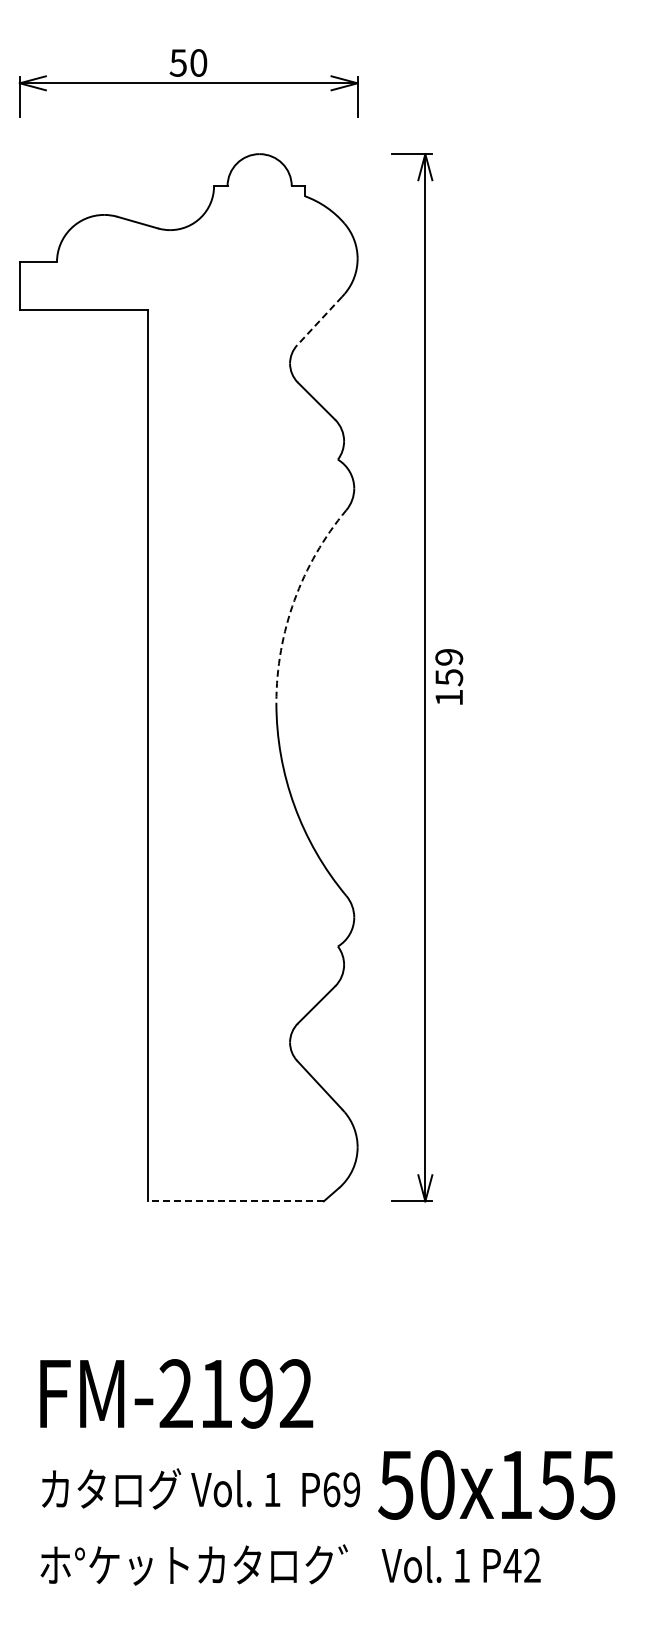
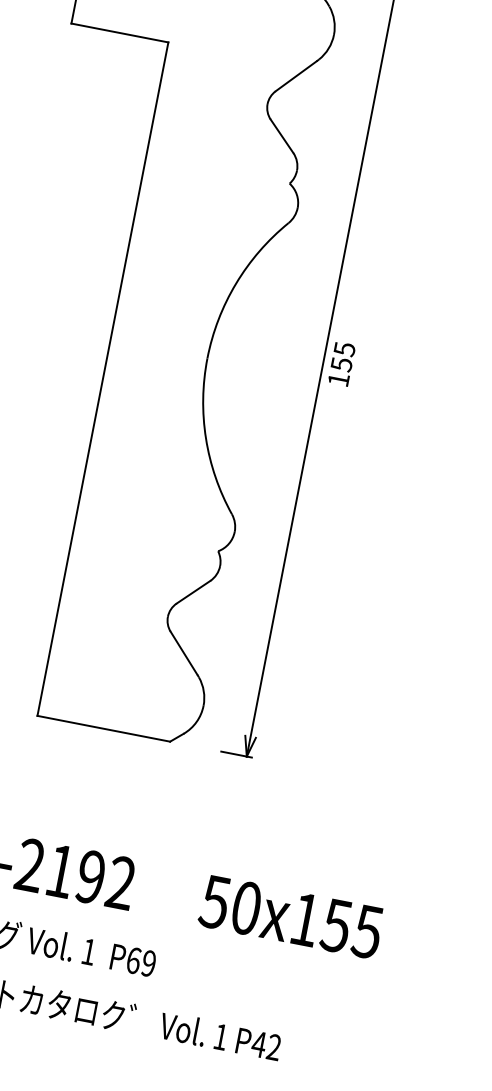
line: (319, 321) -> (295, 76), dashed -> solid
arc: (294, 600) -> (236, 283), dashed -> solid
text: (449, 657) -> (344, 349), 159 -> 155
line: (236, 1201) -> (104, 728), dashed -> solid
text: (496, 1484) -> (291, 916), moved

